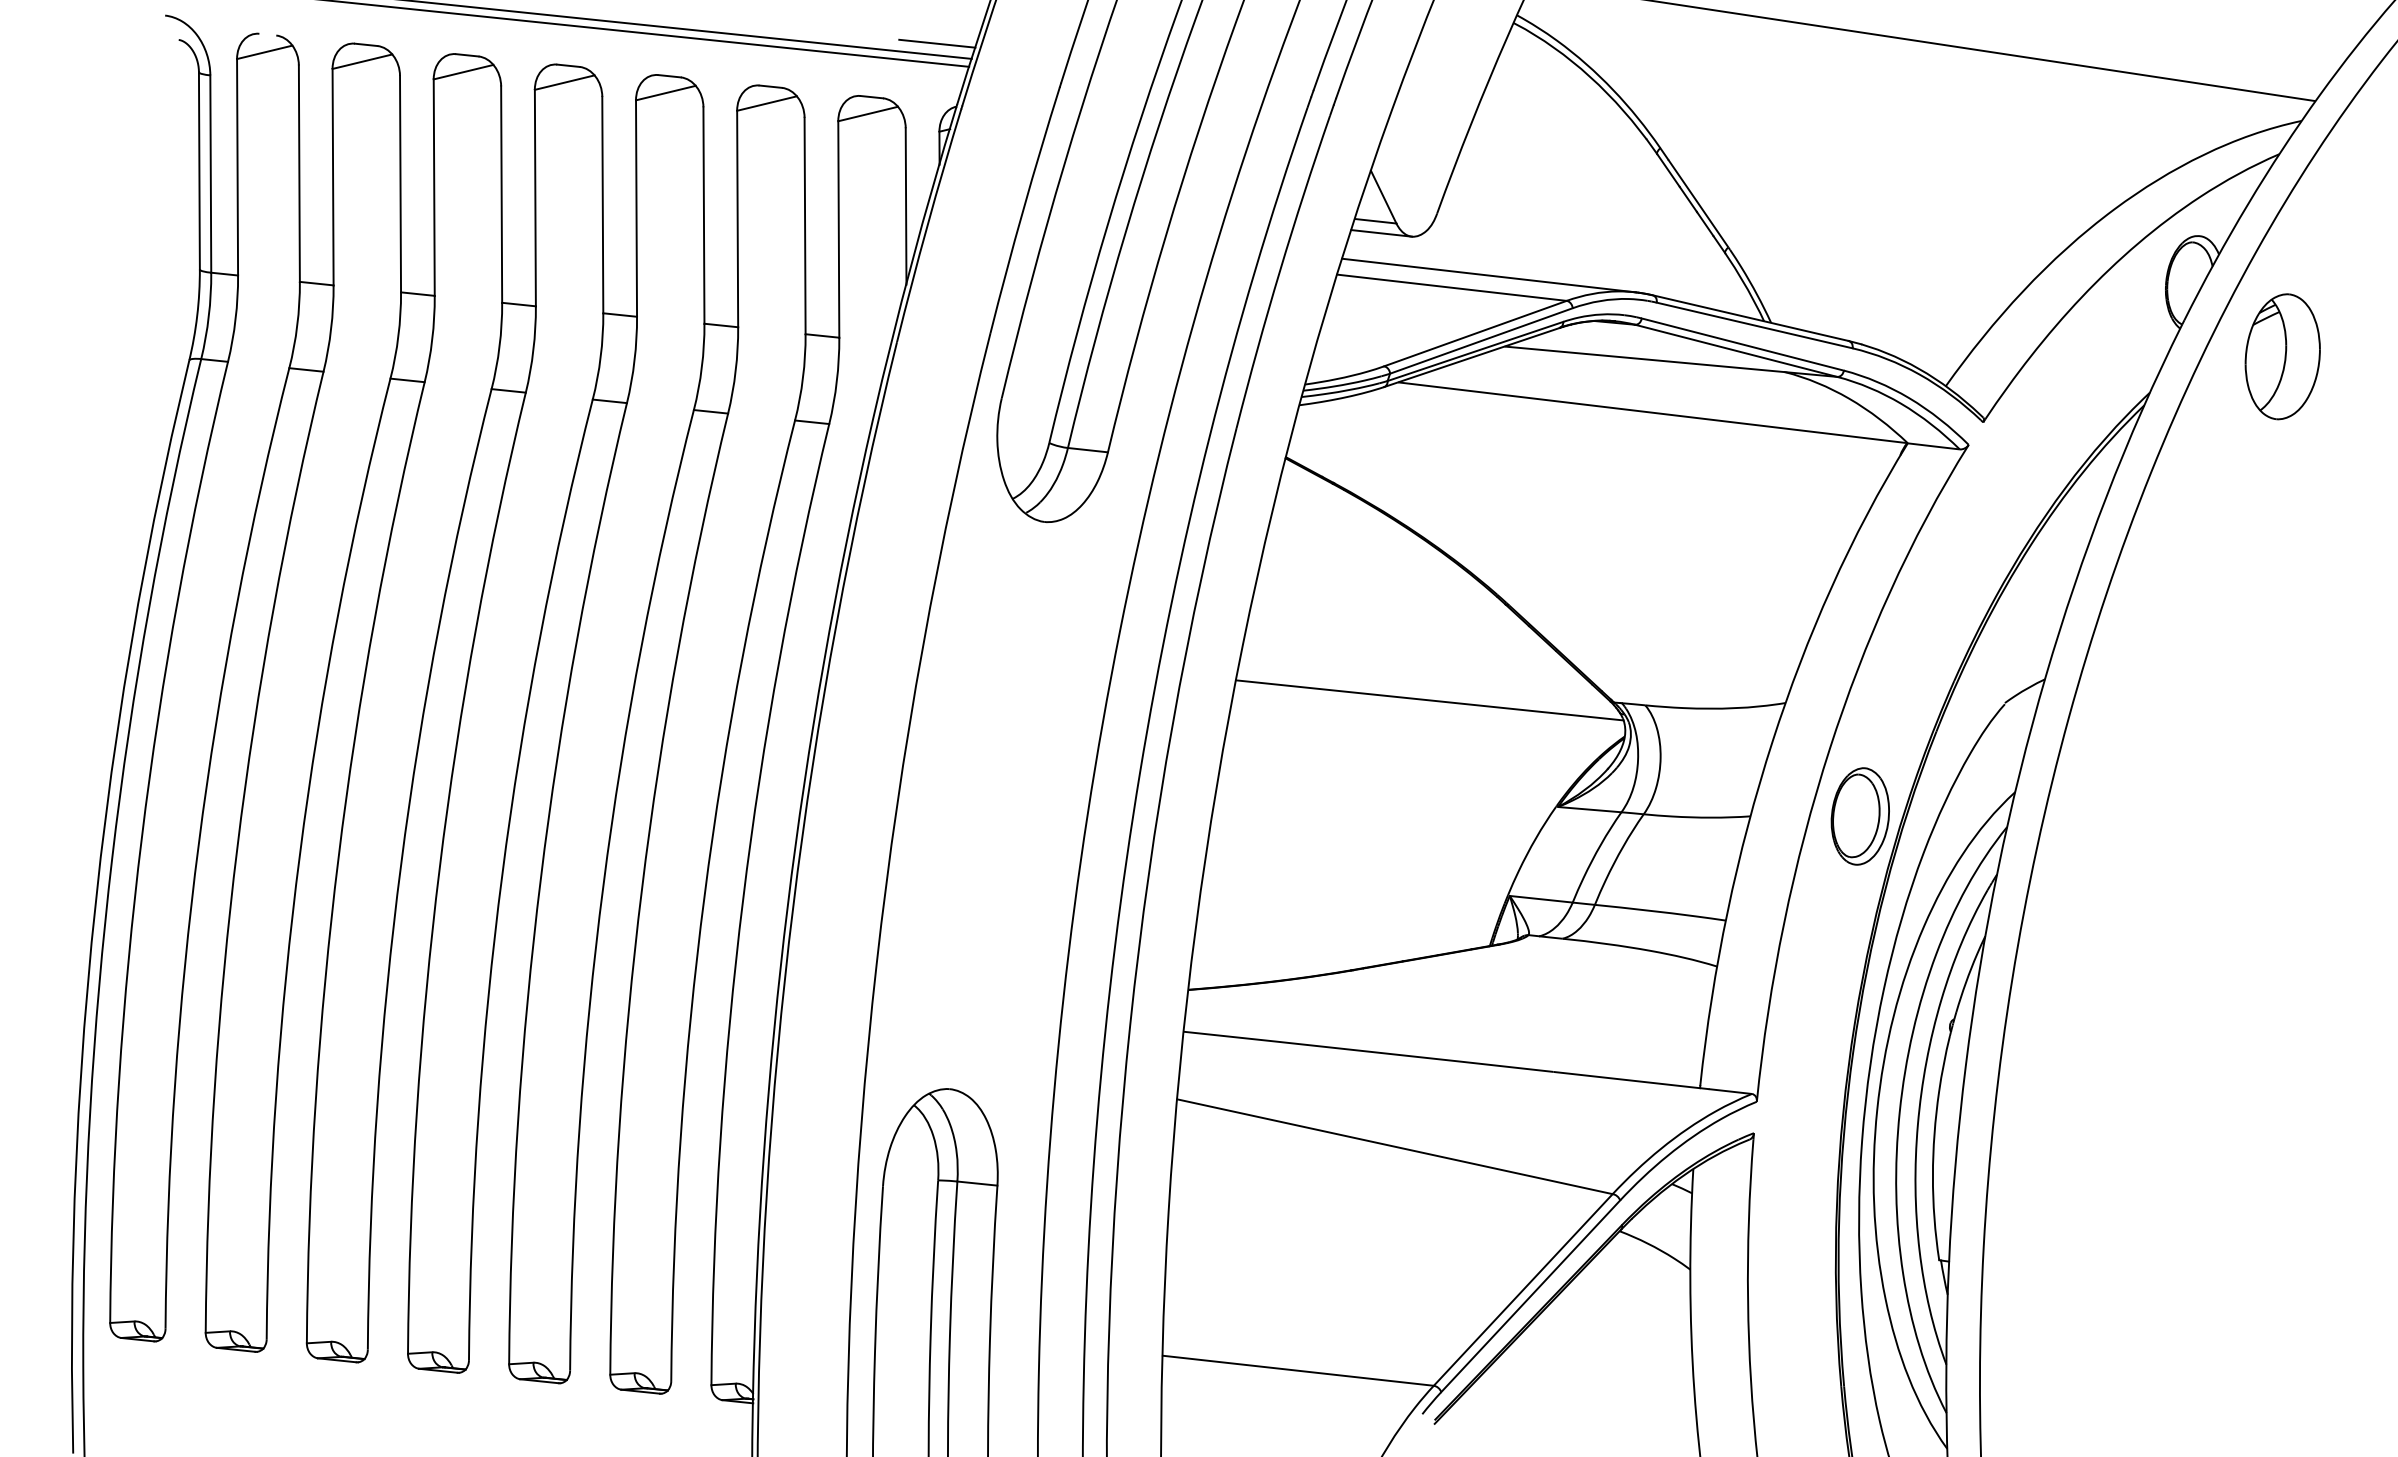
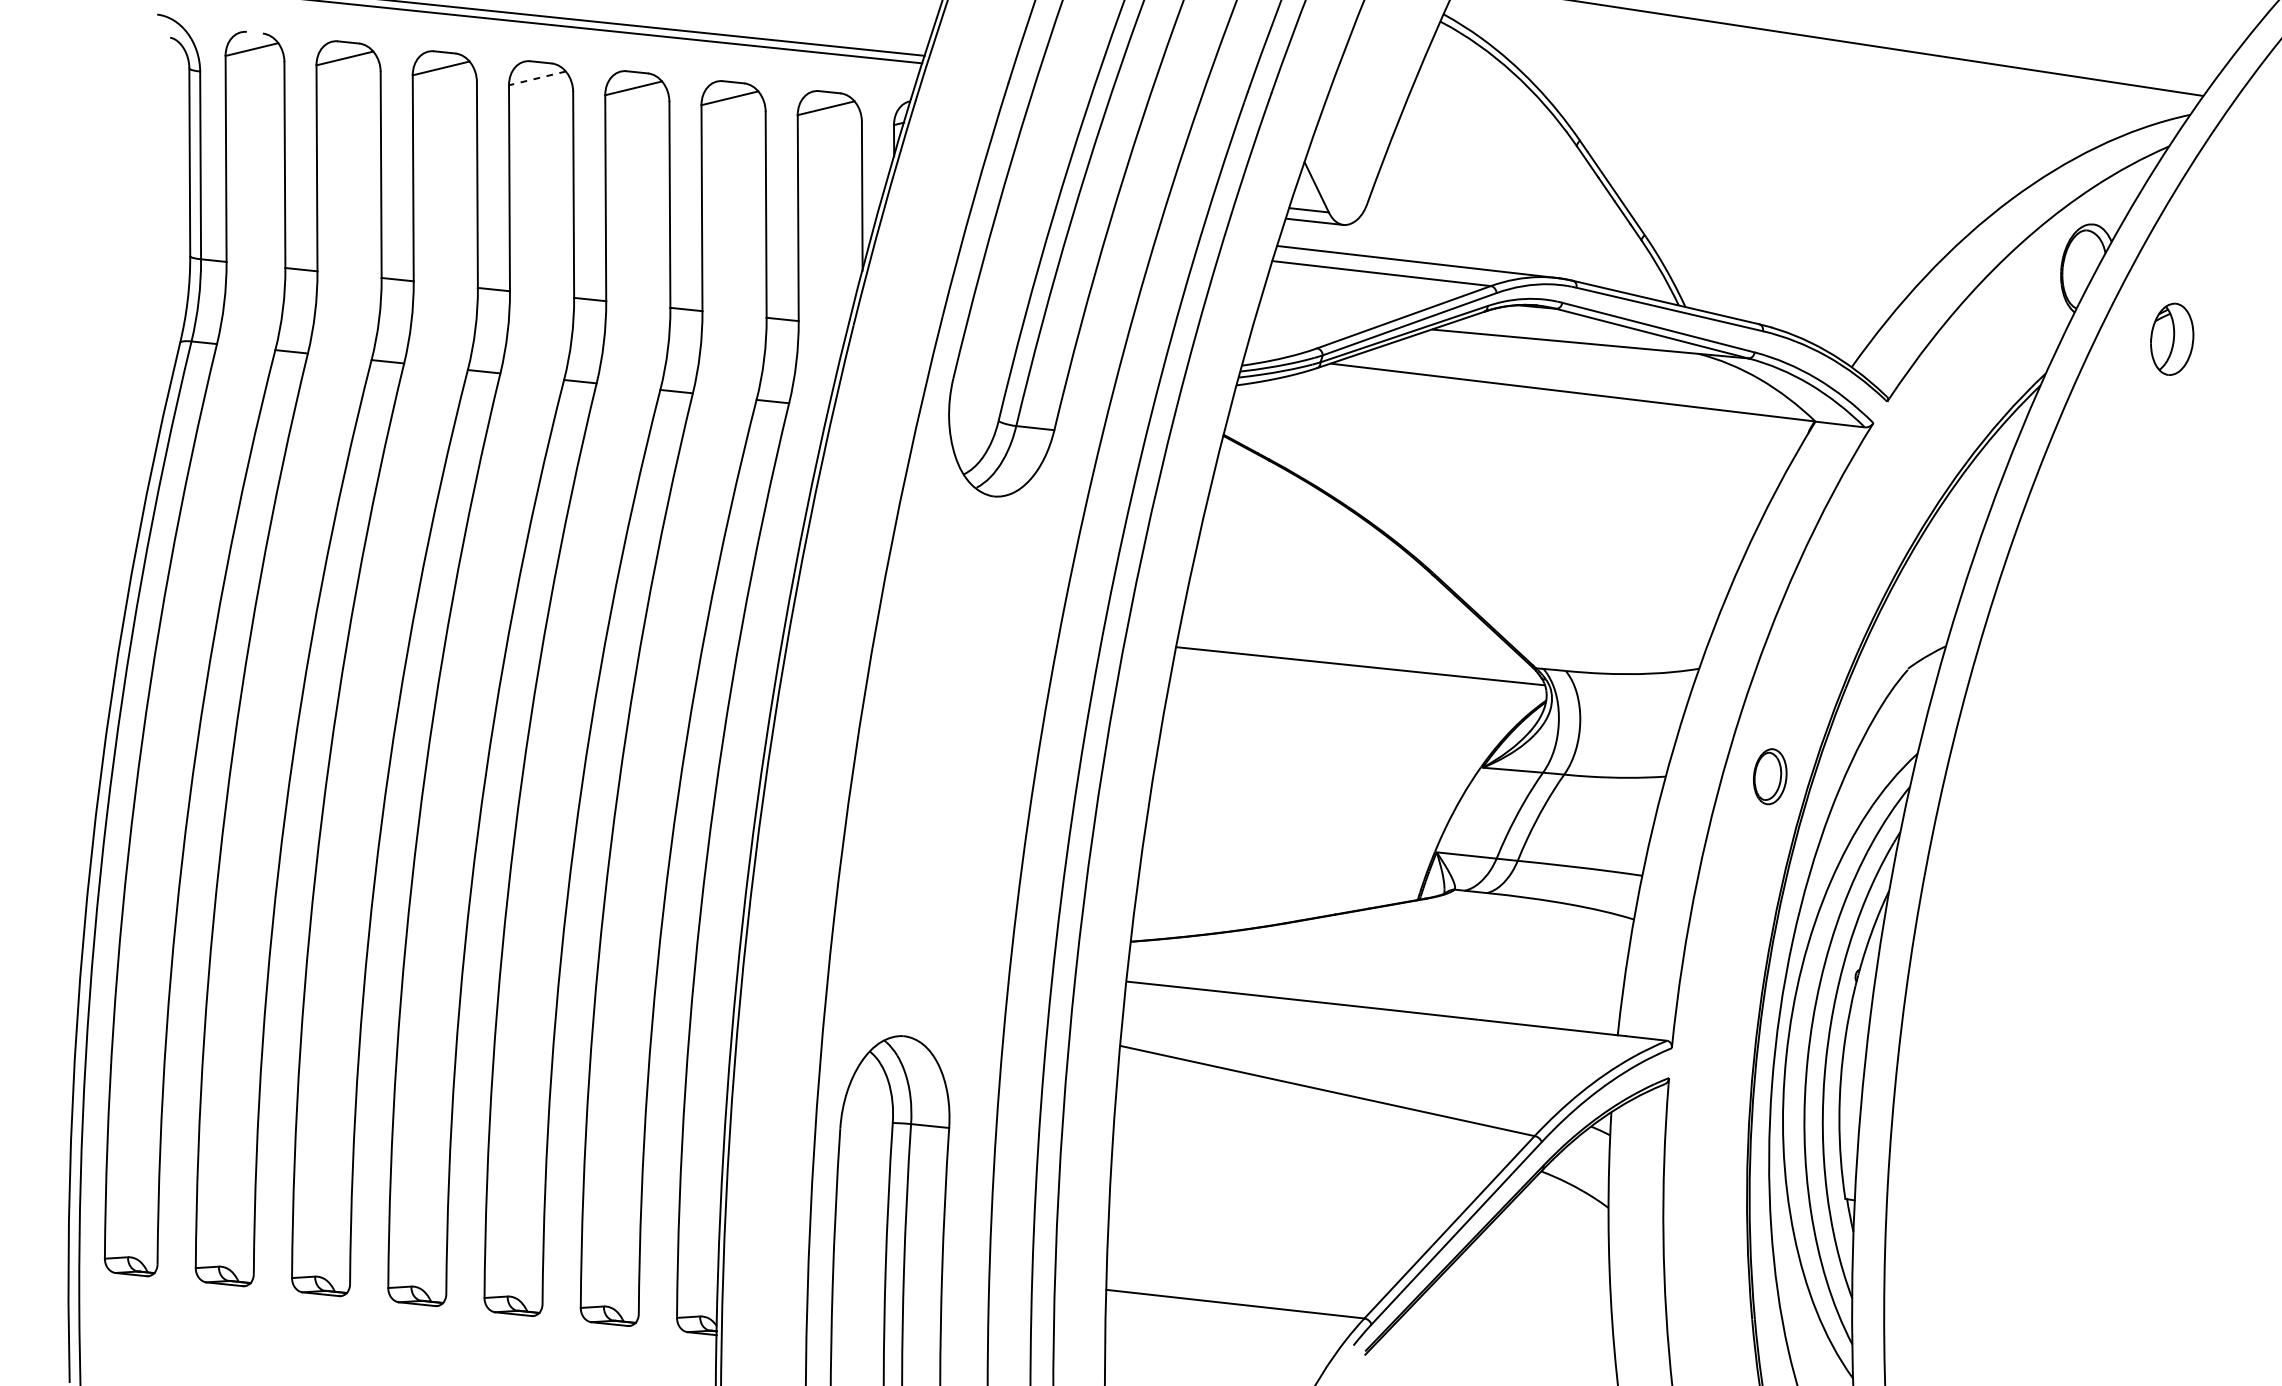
line: (937, 43) -> (892, 41), removed
line: (564, 82) -> (537, 78), solid -> dashed
part: (2282, 356) -> (2172, 339), size x0.6
part: (1859, 816) -> (1769, 776), size x0.6

